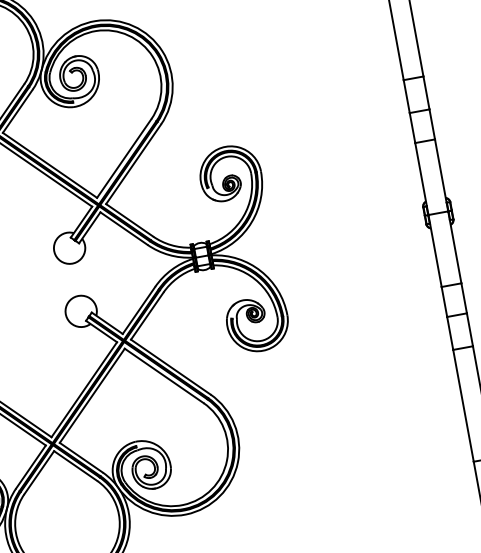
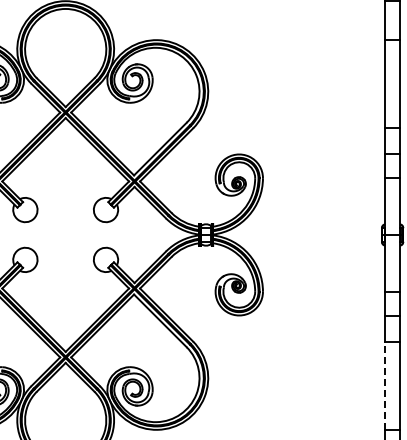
line: (463, 405) -> (384, 385), solid -> dashed

